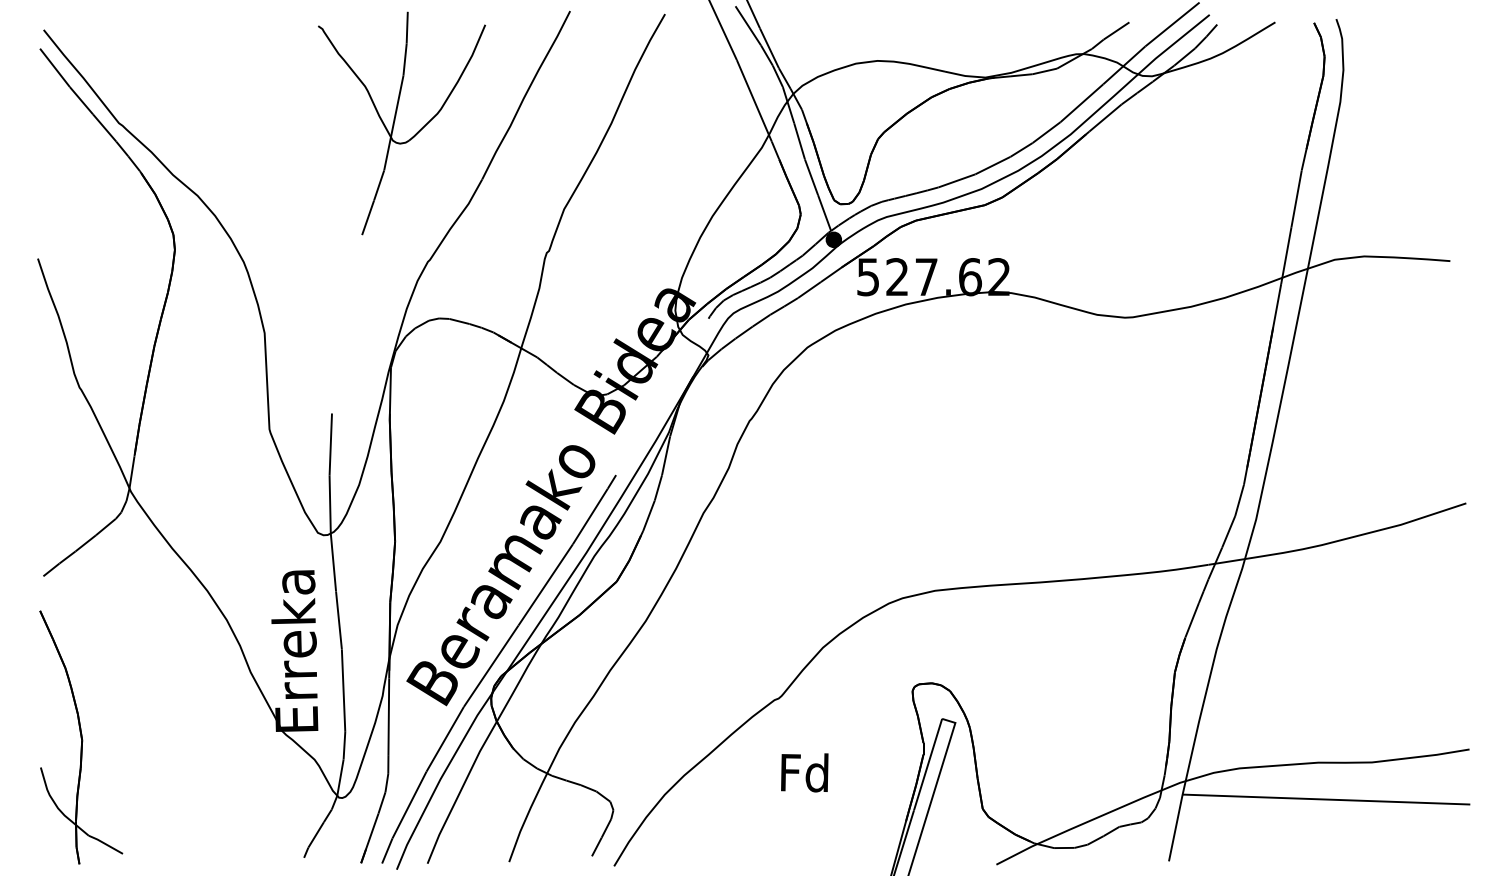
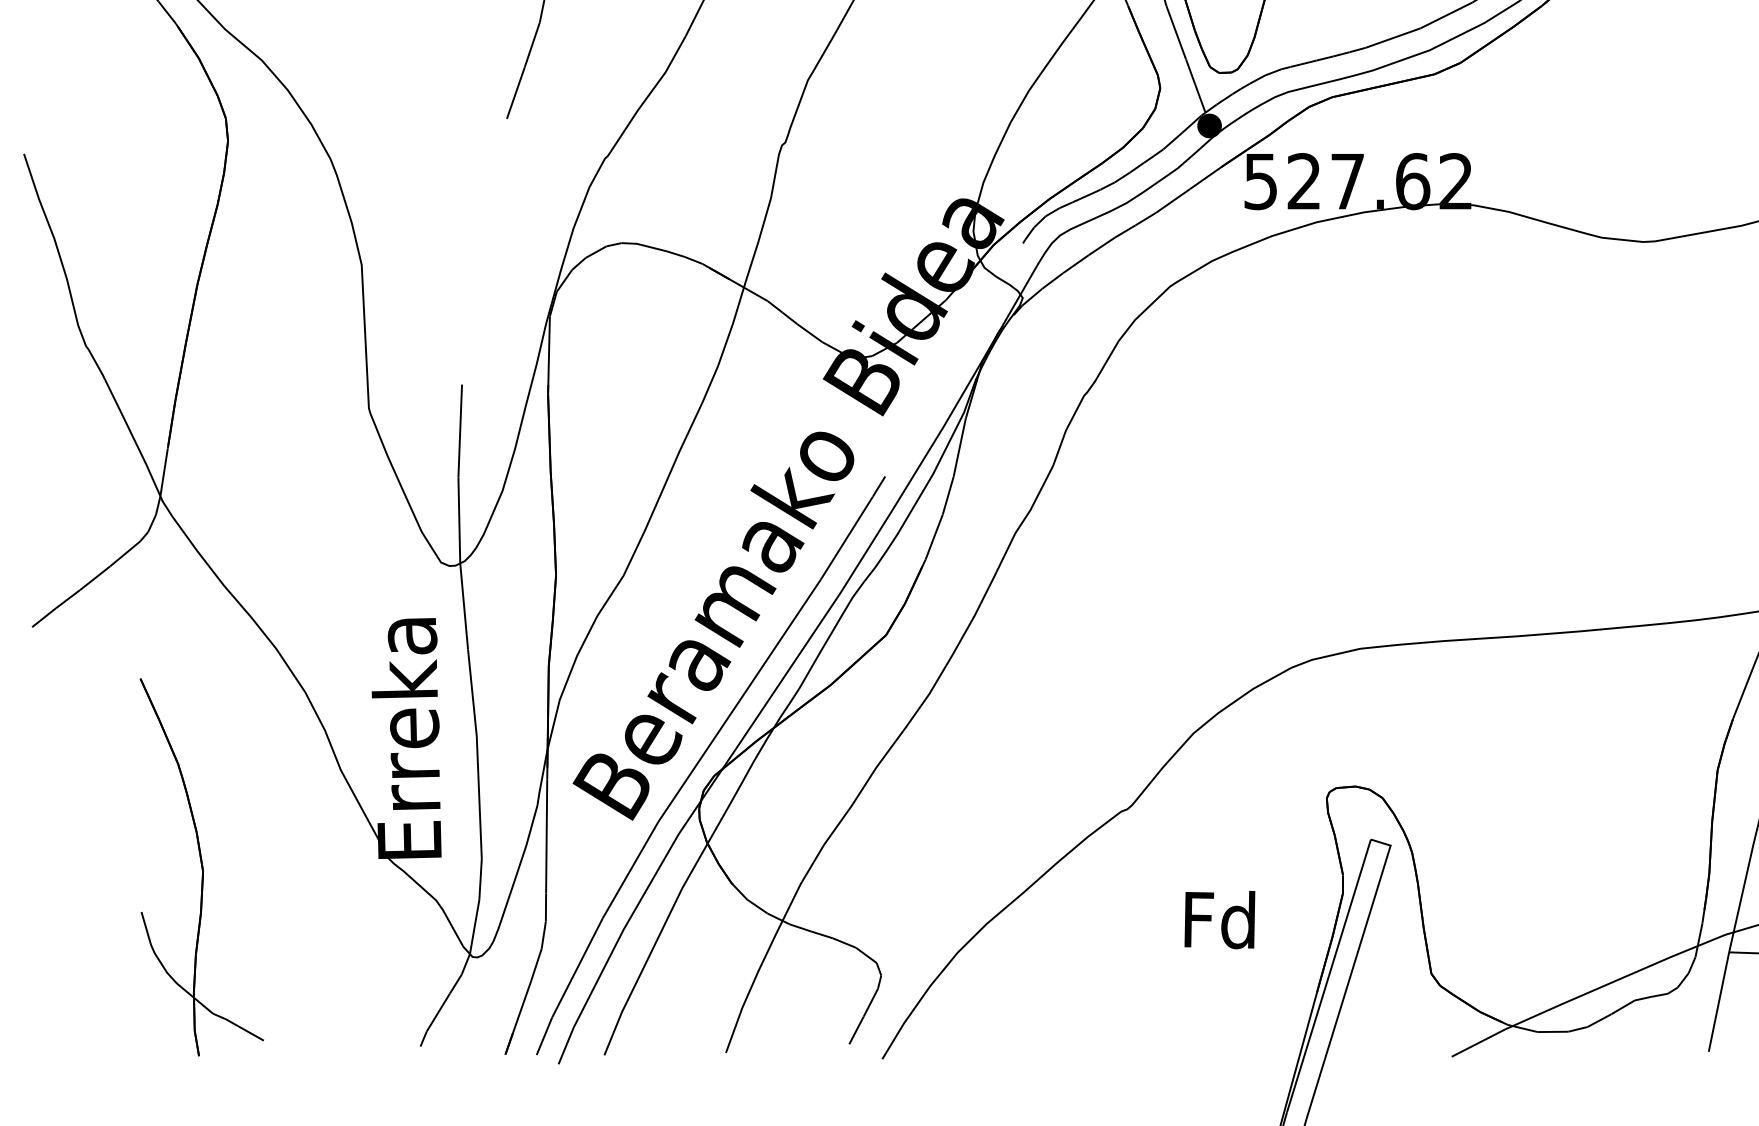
part: (81, 737) -> (202, 867), moved
text: (804, 772) -> (1219, 919), moved

